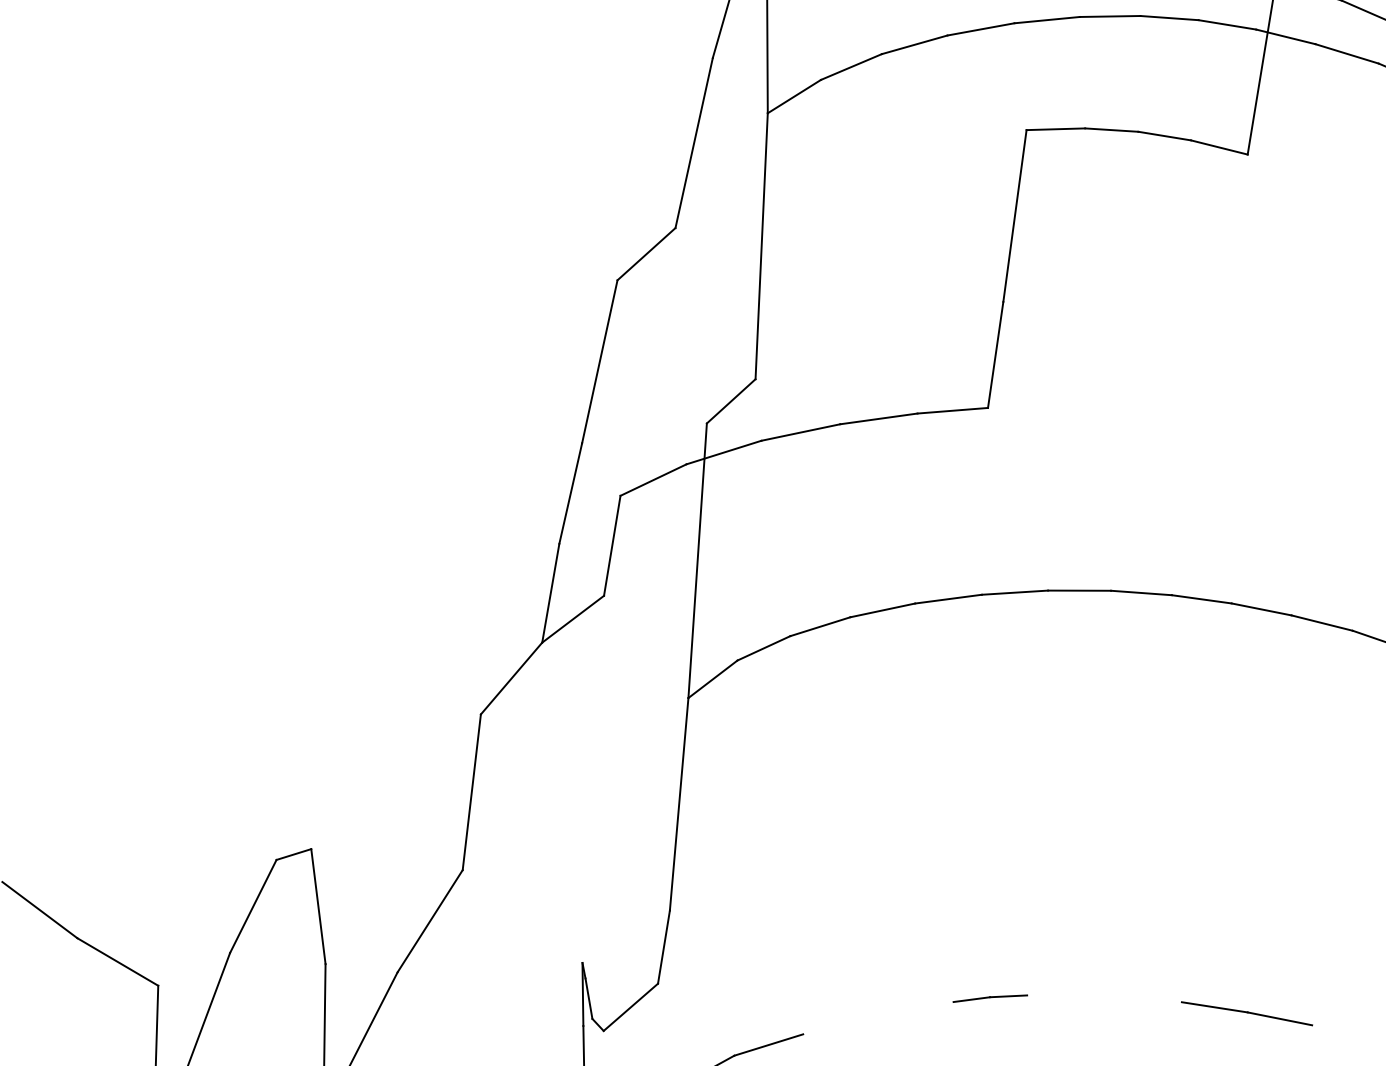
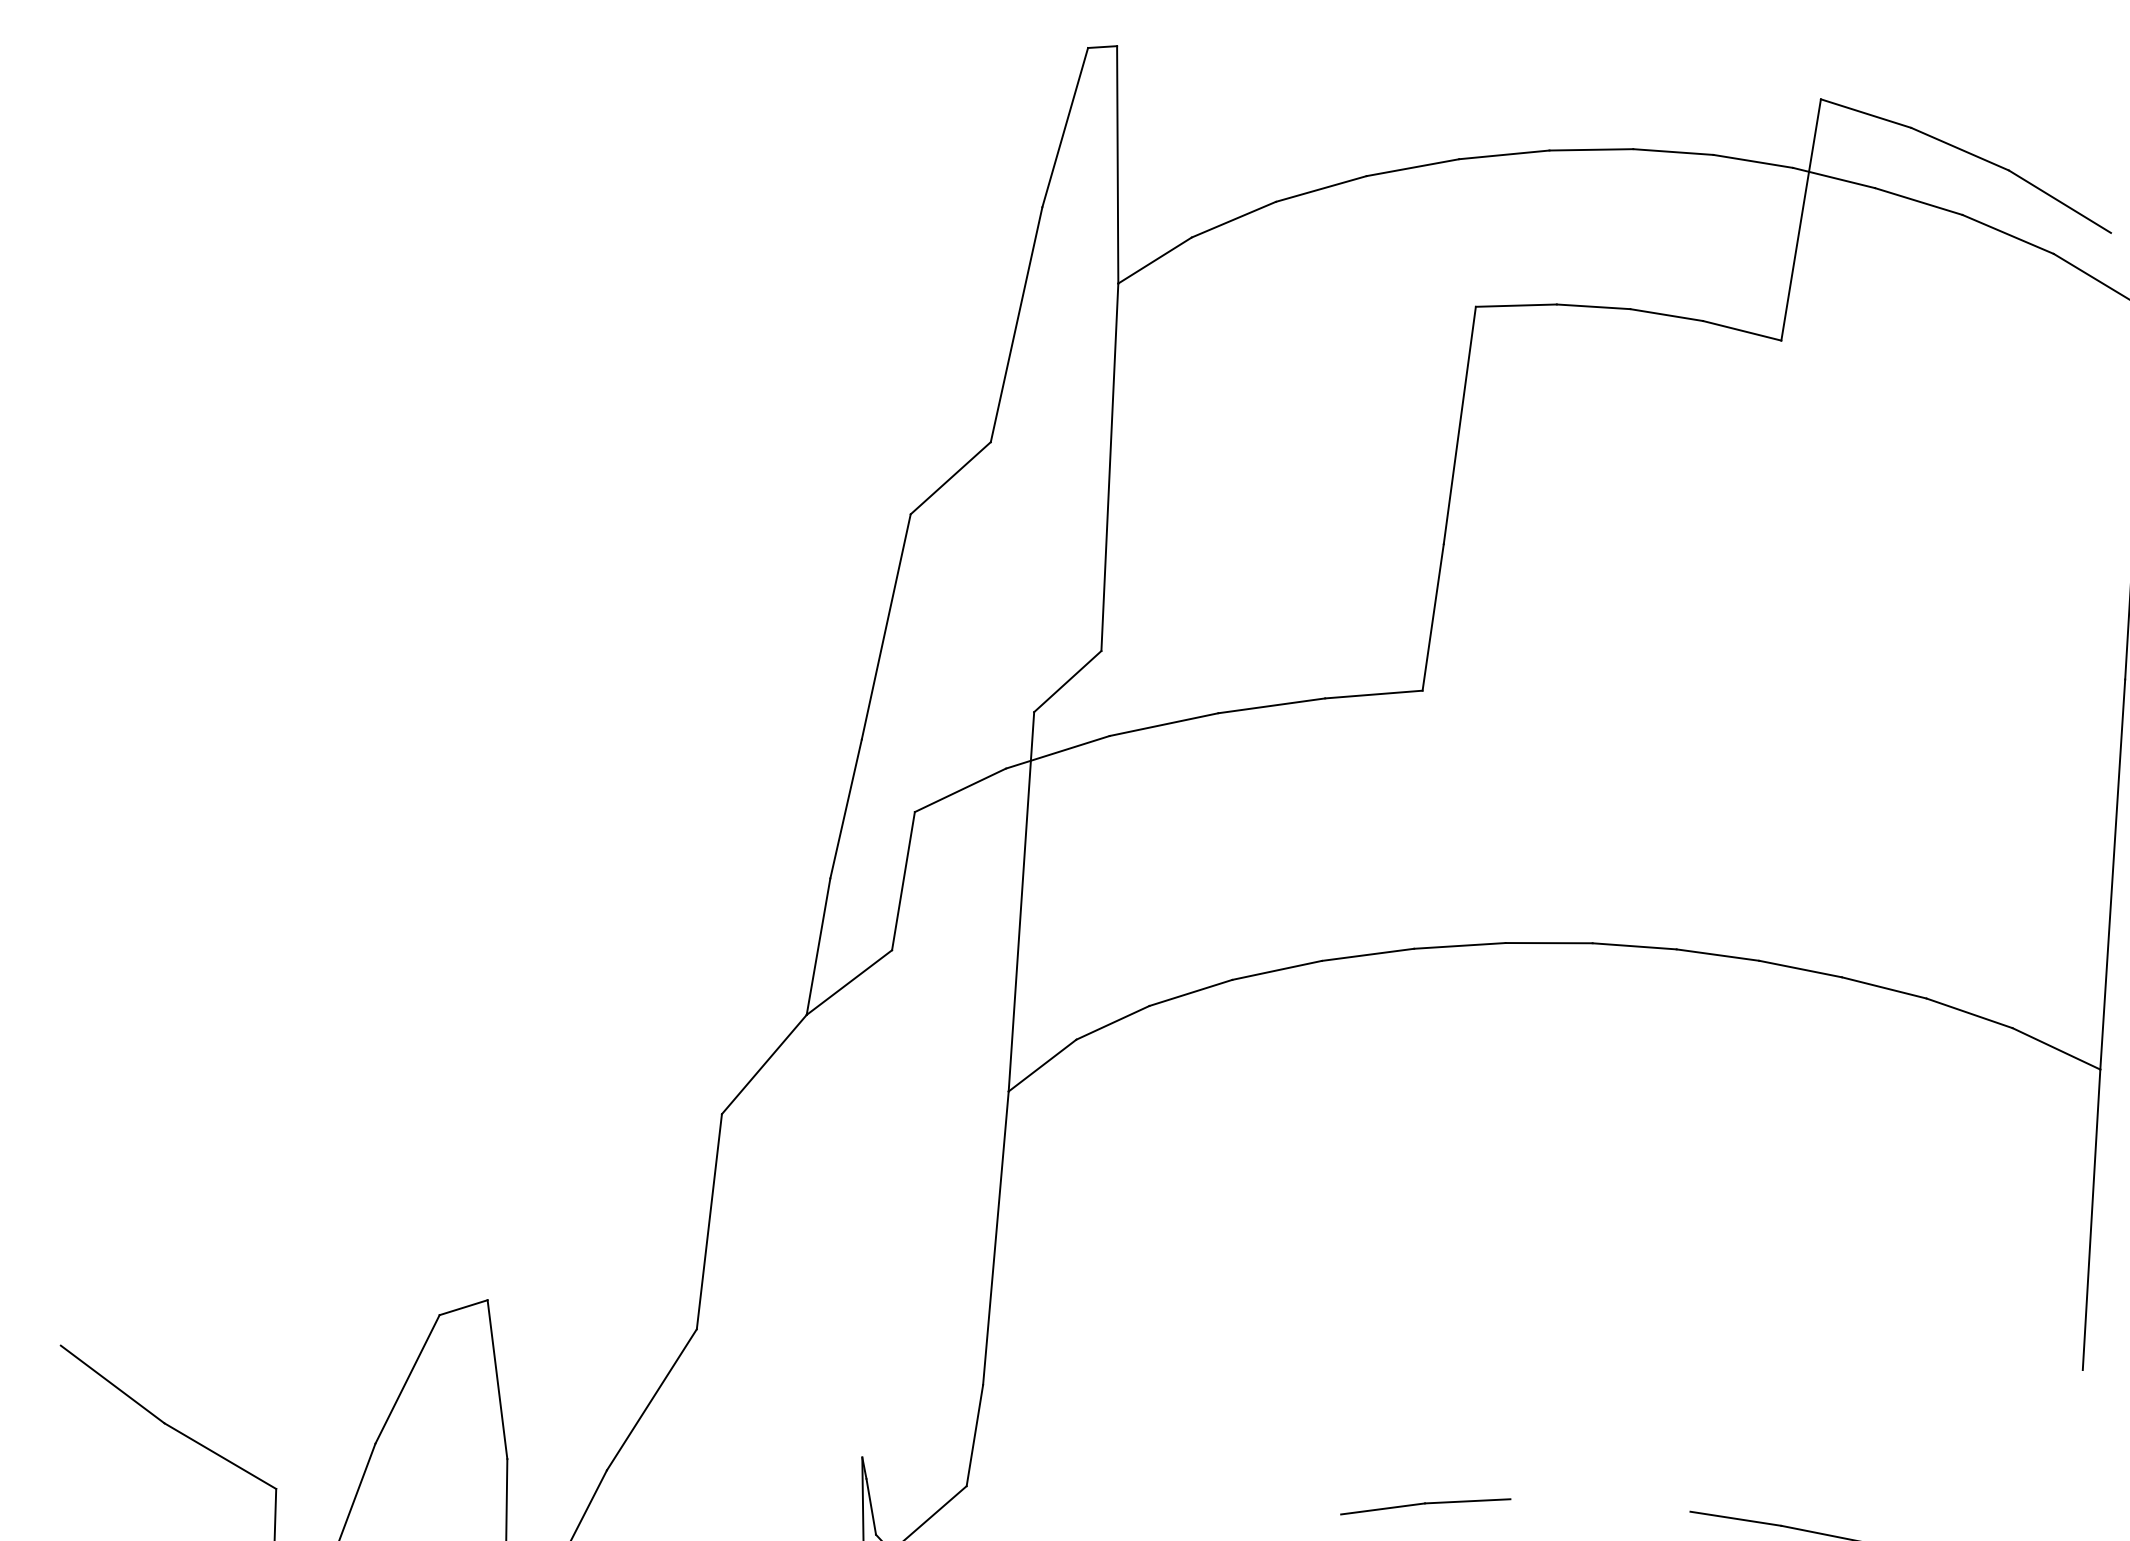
part: (990, 998) -> (1425, 1506), size x1.67

